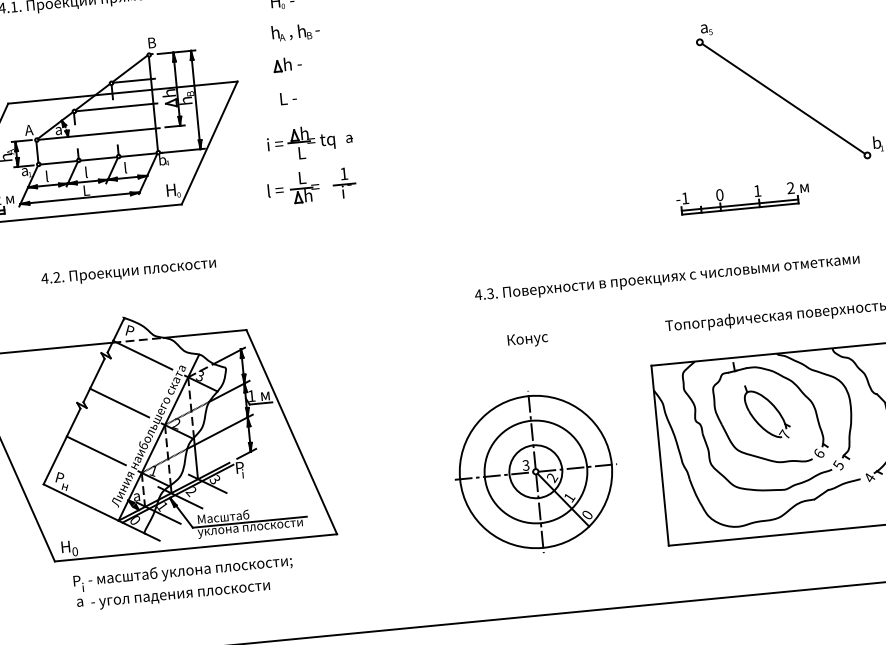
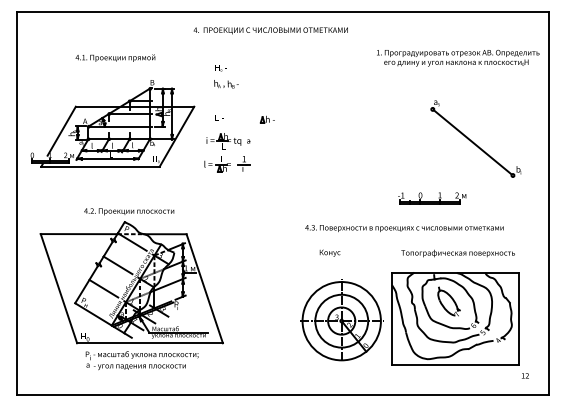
part: (285, 64) -> (266, 119), moved
part: (743, 198) -> (432, 198), moved
text: (129, 271) -> (129, 211), moved
part: (535, 470) -> (341, 320), moved

